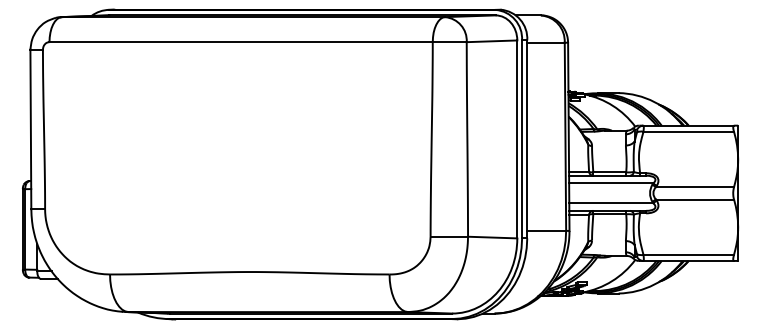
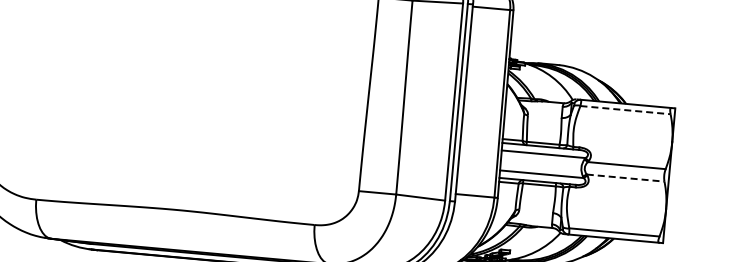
line: (689, 131) -> (626, 109), solid -> dashed
line: (695, 199) -> (626, 178), solid -> dashed

